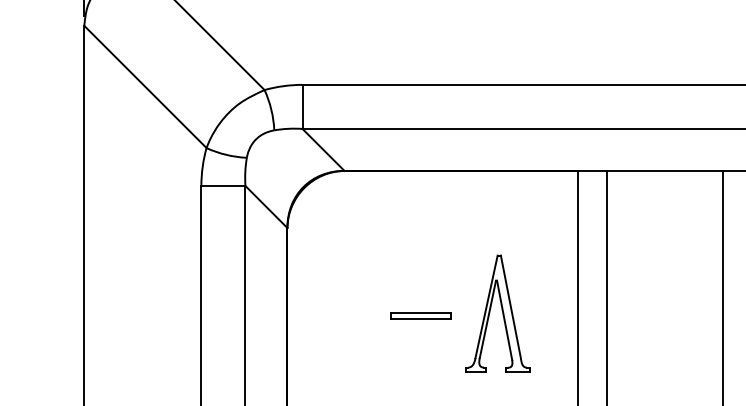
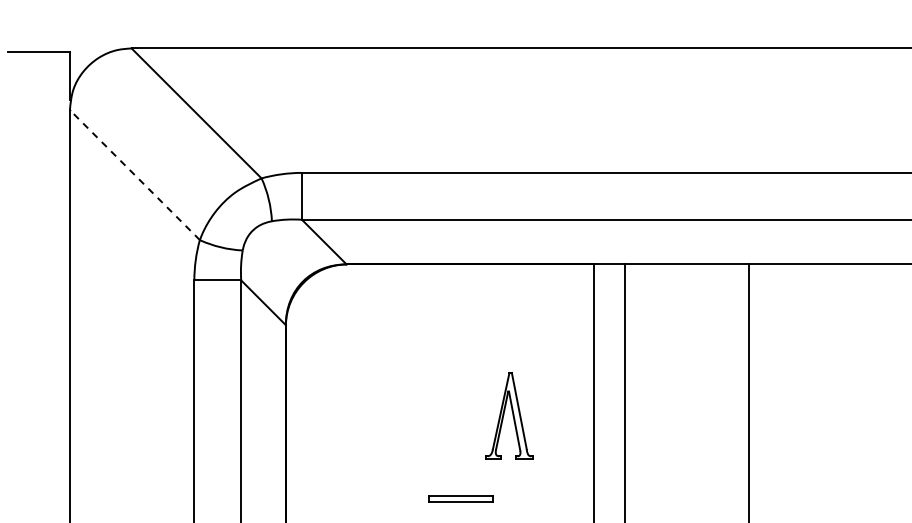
line: (145, 87) -> (134, 175), solid -> dashed
part: (497, 312) -> (509, 415), size x0.7
part: (420, 315) -> (460, 498), moved

